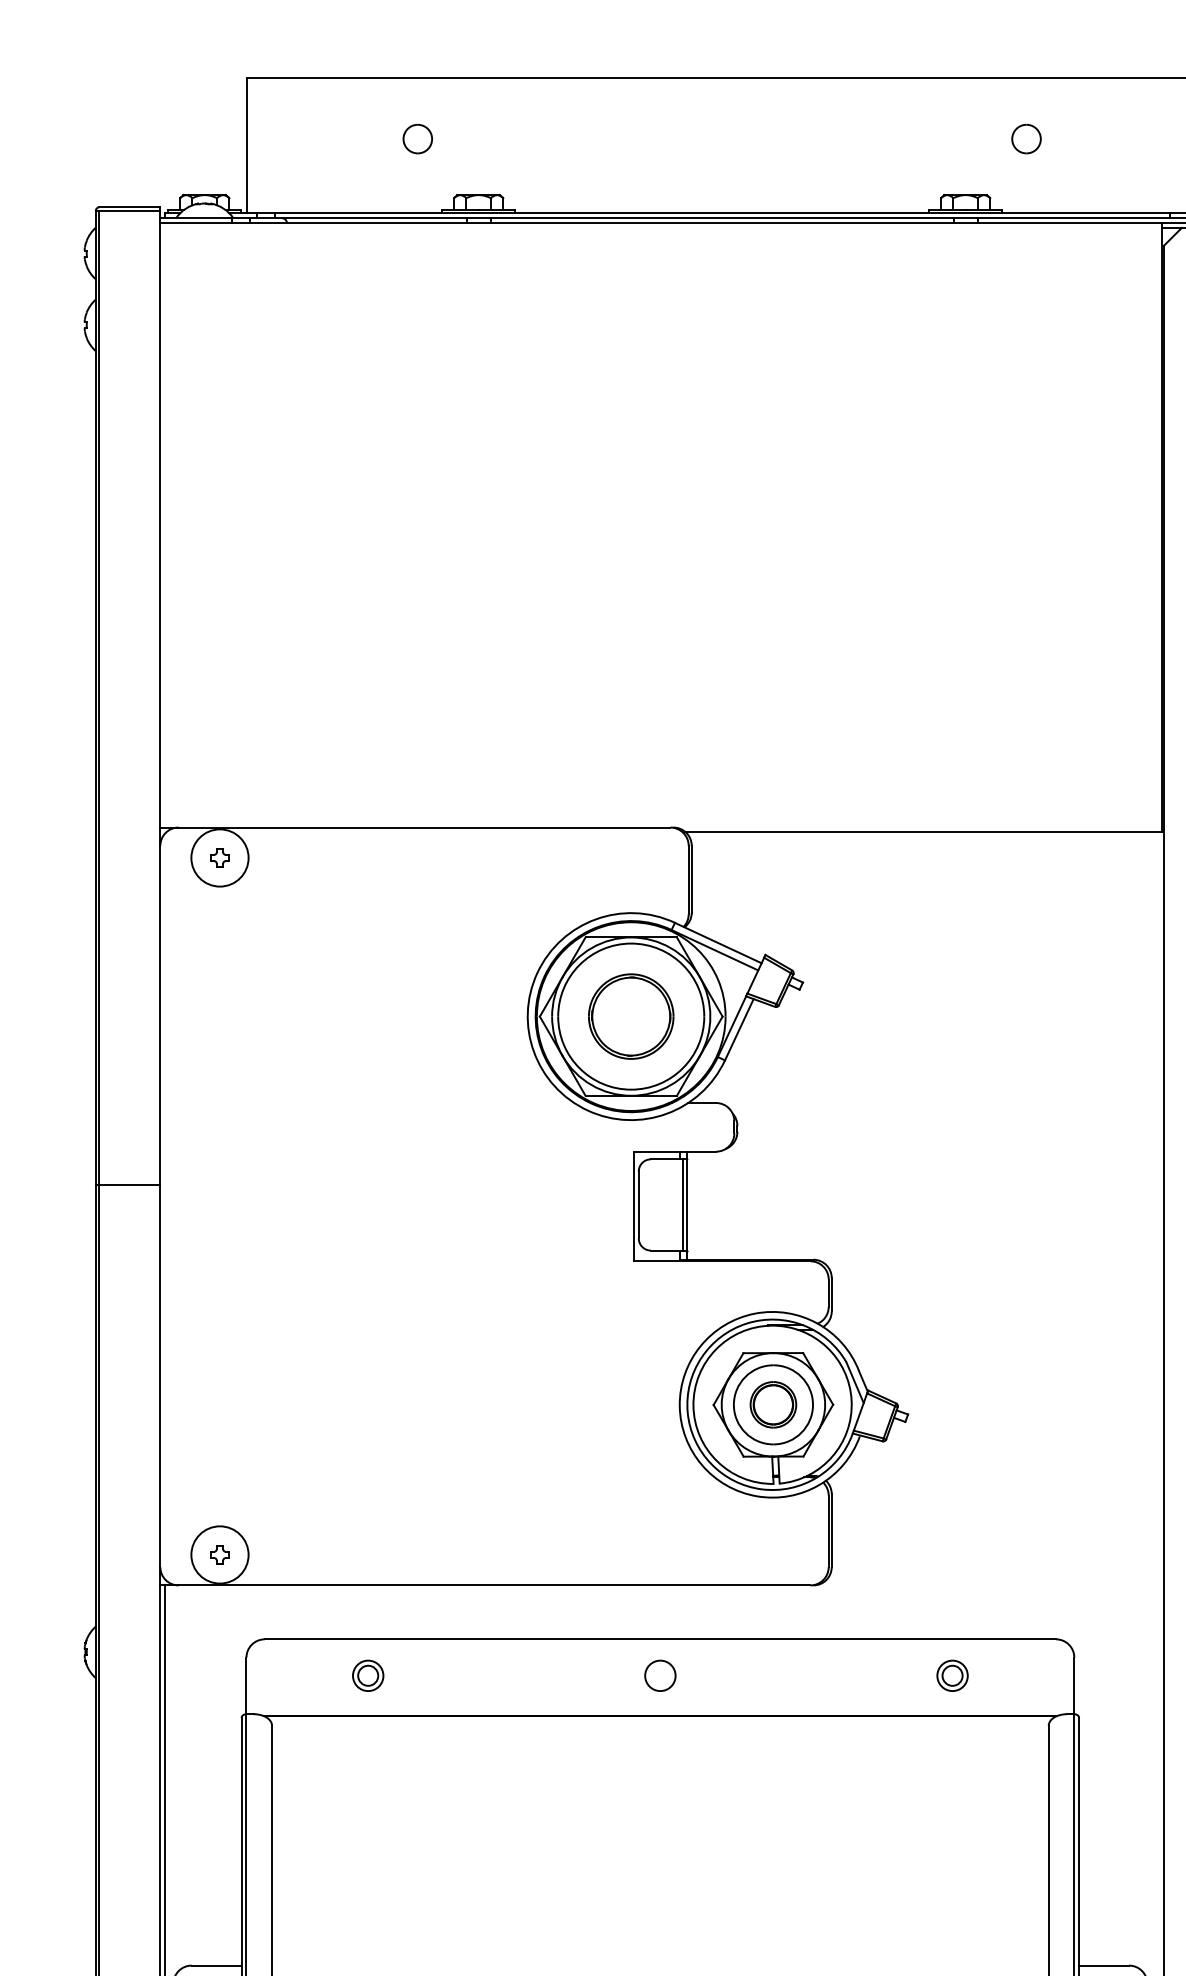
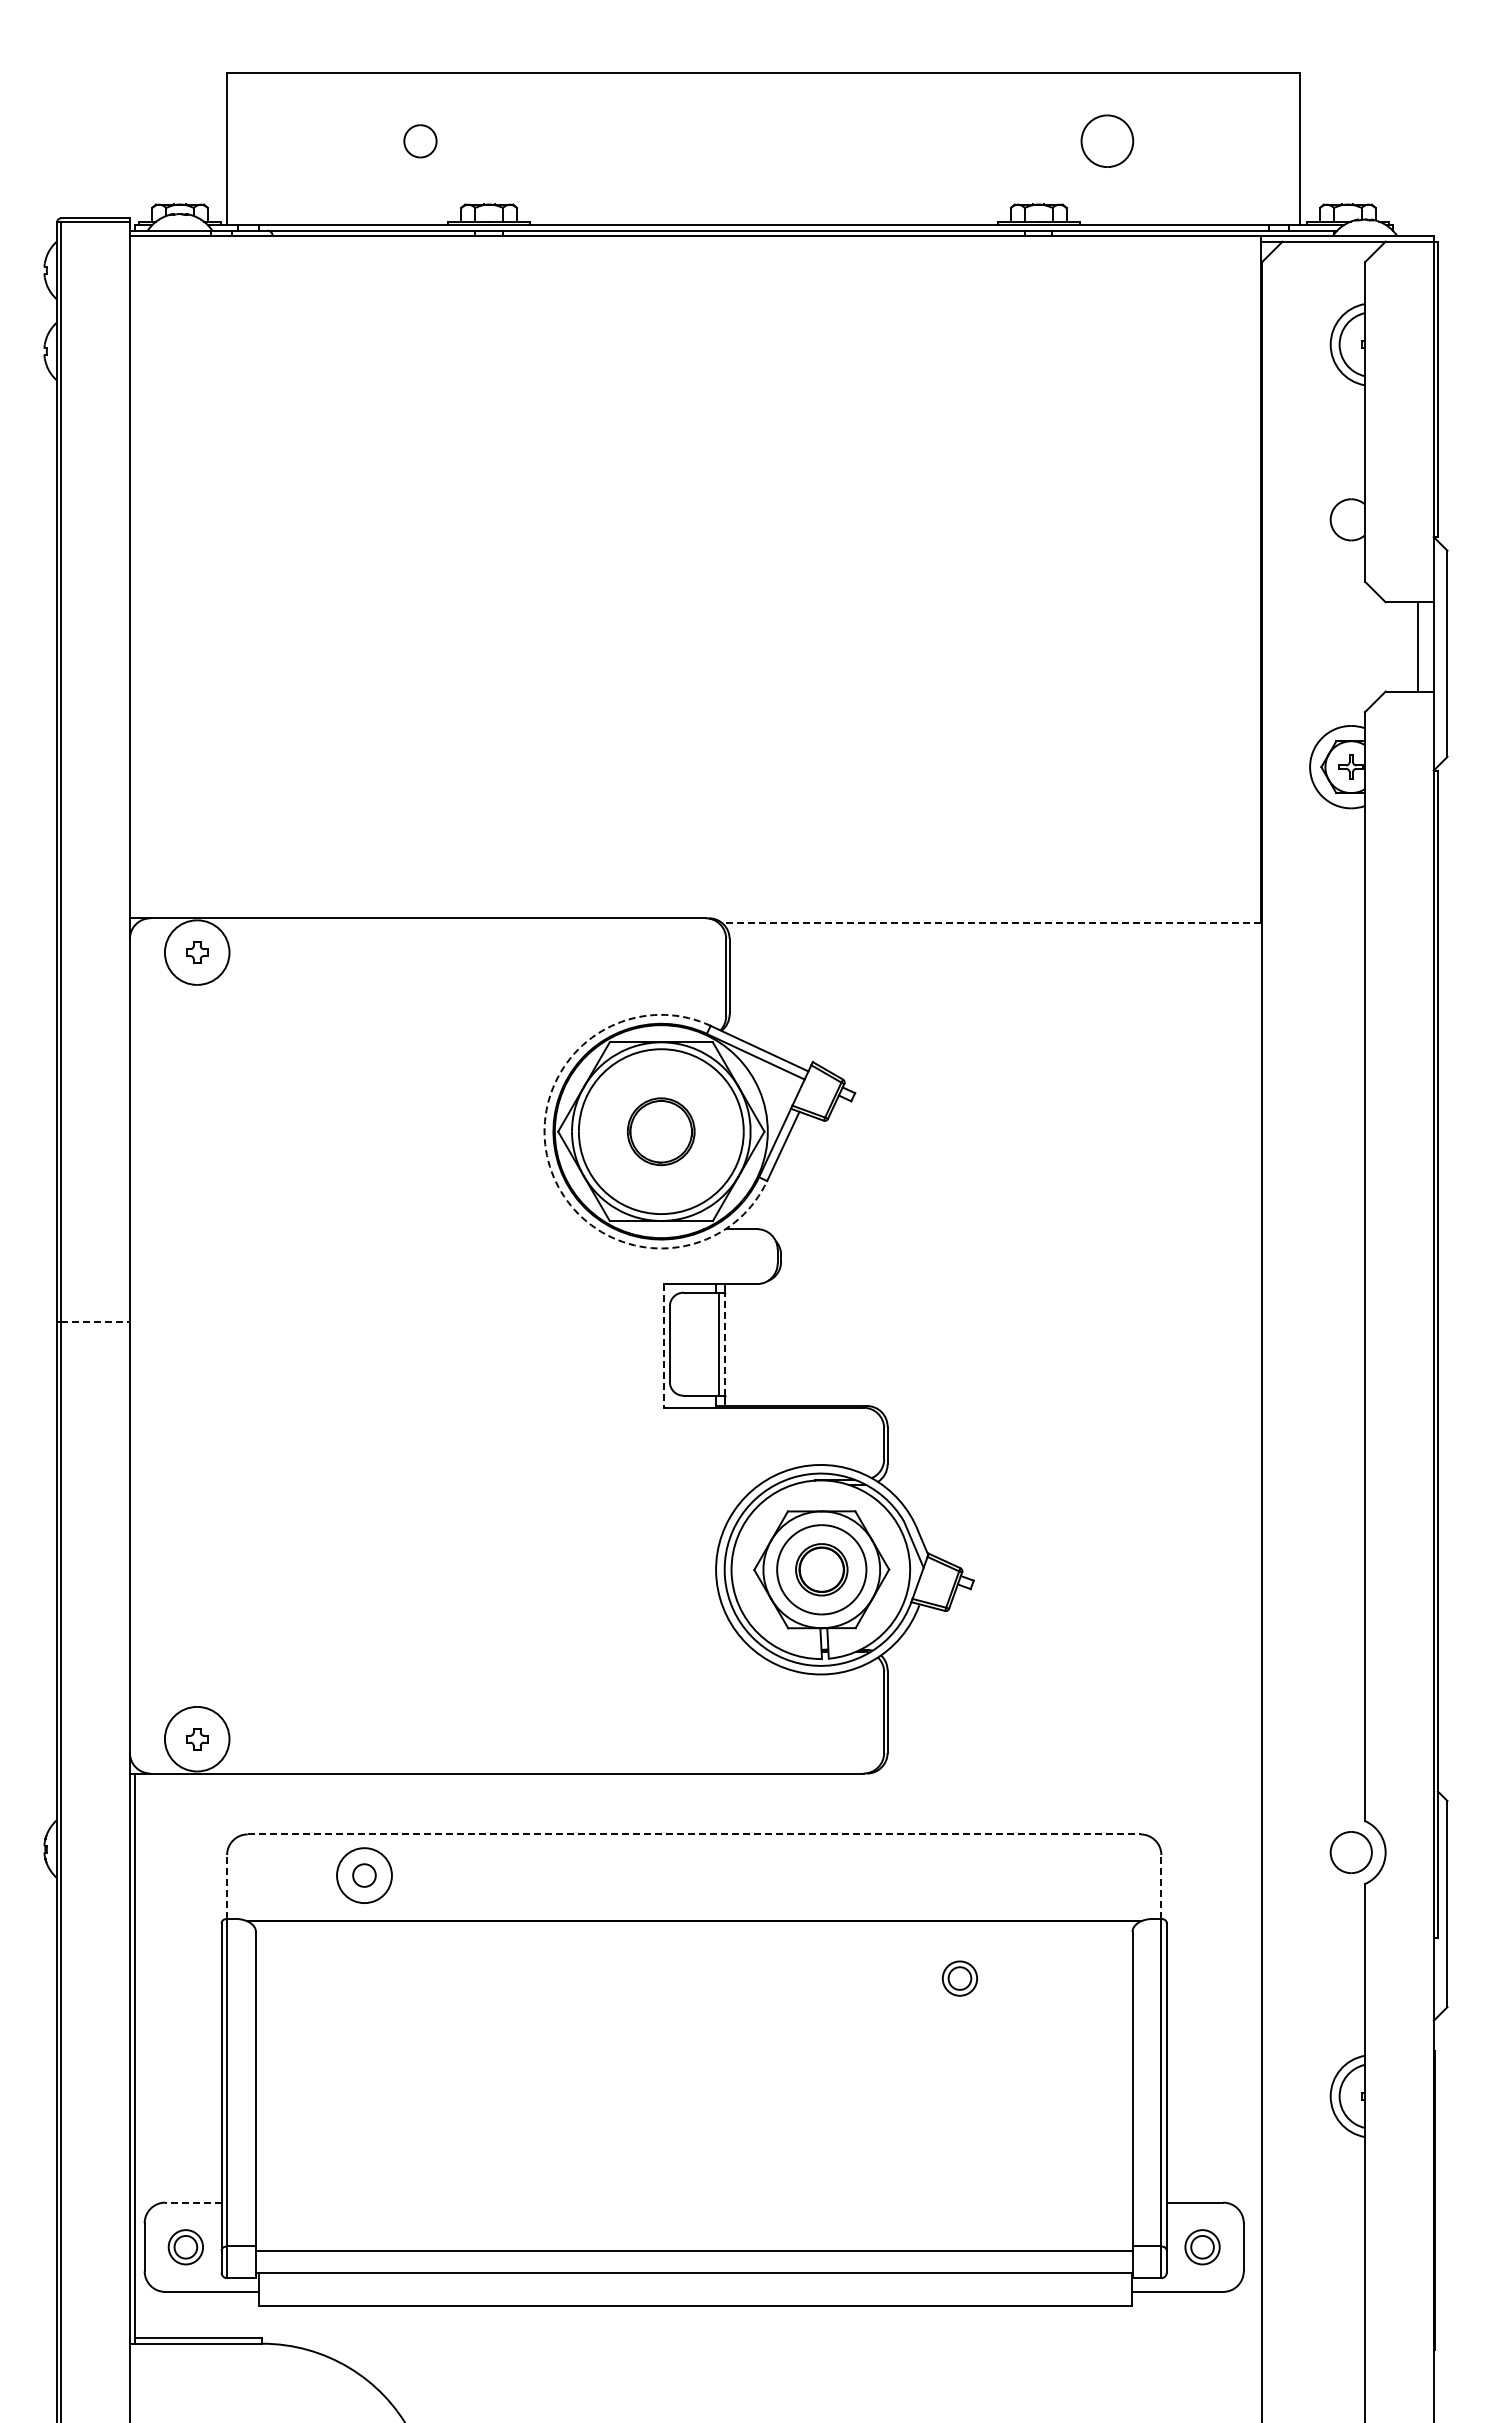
part: (1026, 139) -> (1107, 141), size x1.6
line: (922, 832) -> (990, 923), solid -> dashed
part: (630, 1016) -> (660, 1131), size x0.7
arc: (533, 1051) -> (551, 1171), solid -> dashed
line: (130, 1184) -> (96, 1321), solid -> dashed
line: (687, 1205) -> (724, 1344), solid -> dashed
line: (634, 1206) -> (664, 1345), solid -> dashed
line: (660, 1639) -> (694, 1834), solid -> dashed
circle: (368, 1675) -> (364, 1875), size x1.6
circle: (660, 1675) -> (694, 1875), removed
part: (952, 1675) -> (959, 1978), moved
line: (246, 1685) -> (227, 1886), solid -> dashed
line: (1074, 1685) -> (1161, 1886), solid -> dashed
line: (215, 1965) -> (192, 2202), solid -> dashed

